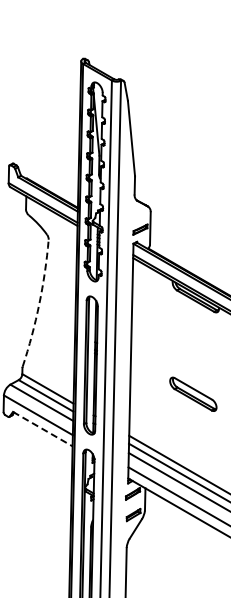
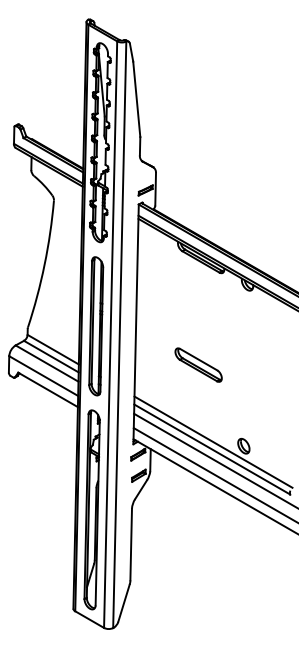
arc: (39, 303) -> (44, 264), dashed -> solid
part: (193, 393) -> (198, 364), moved
line: (43, 429) -> (48, 390), dashed -> solid

